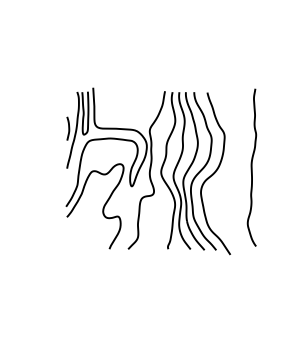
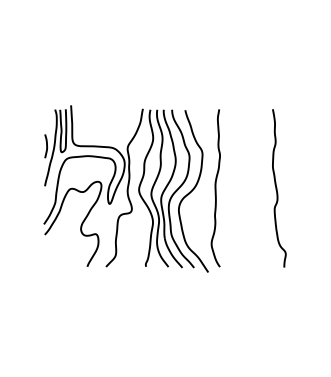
curve: (251, 167) -> (215, 188), moved

